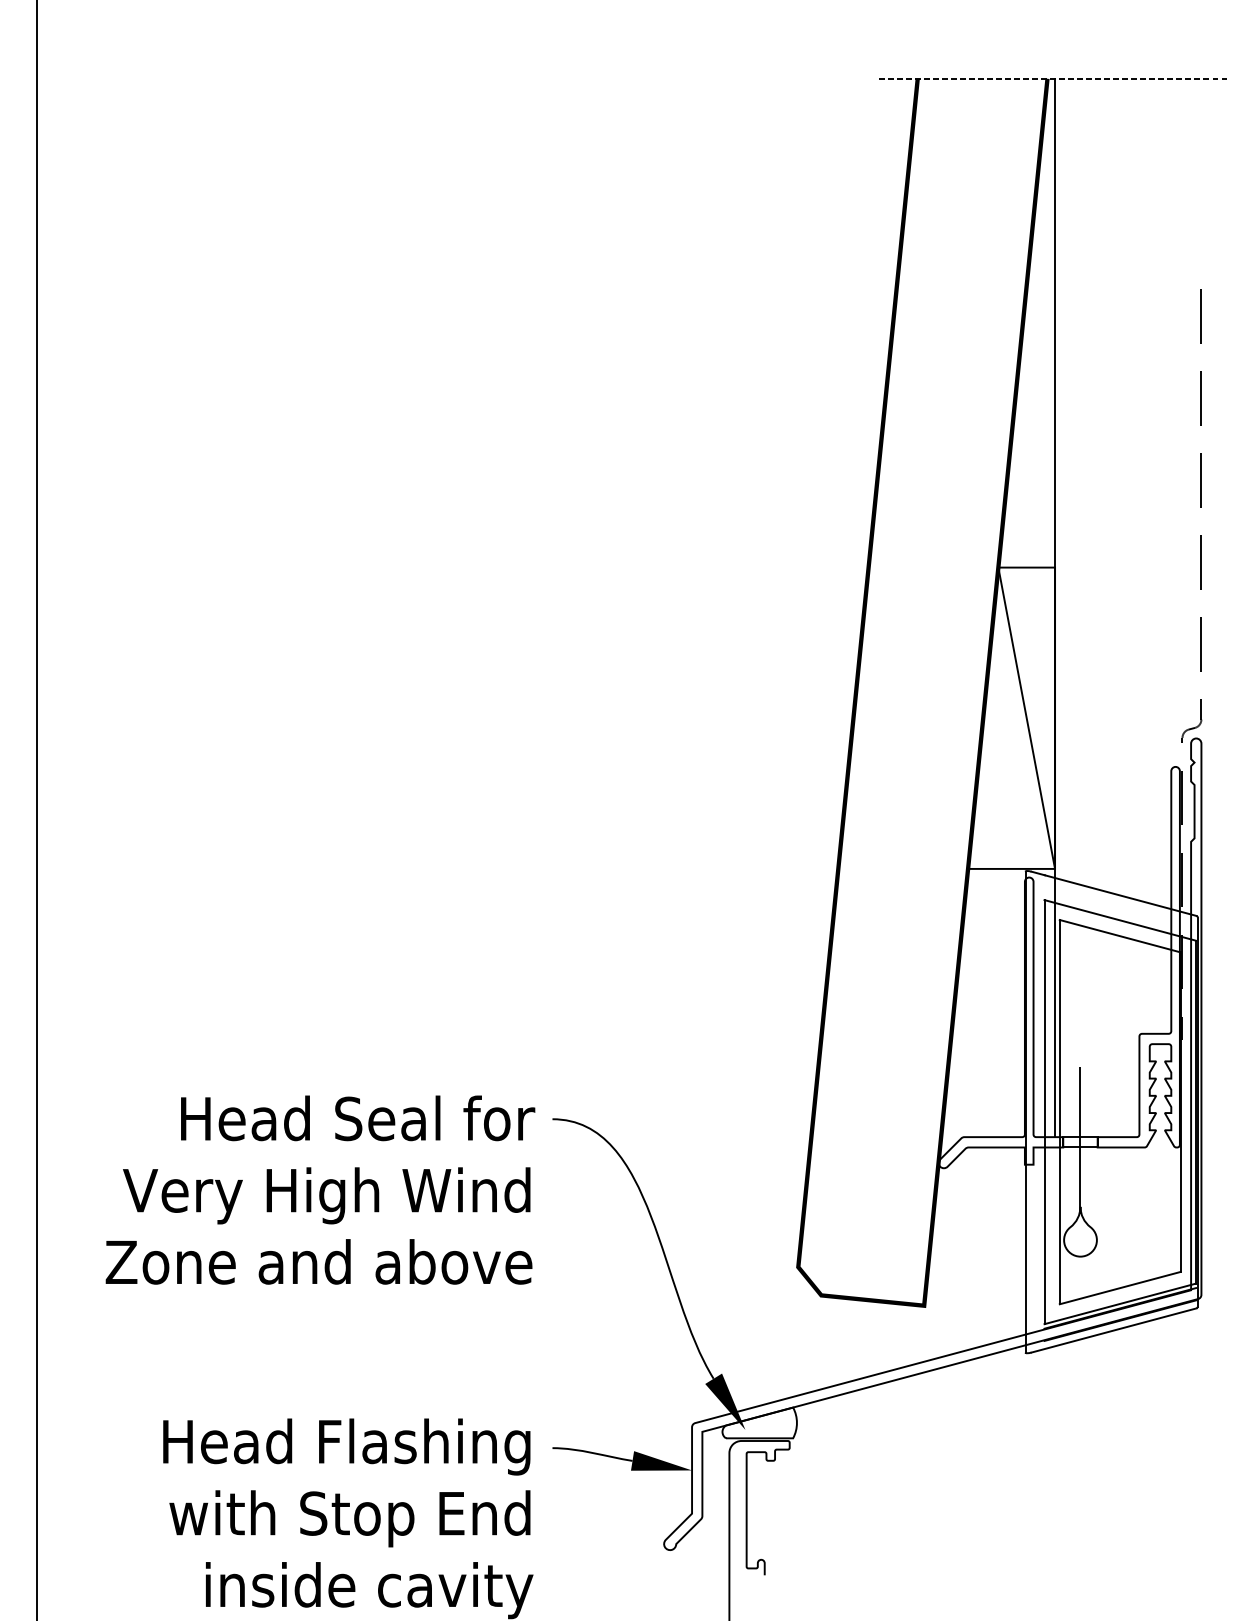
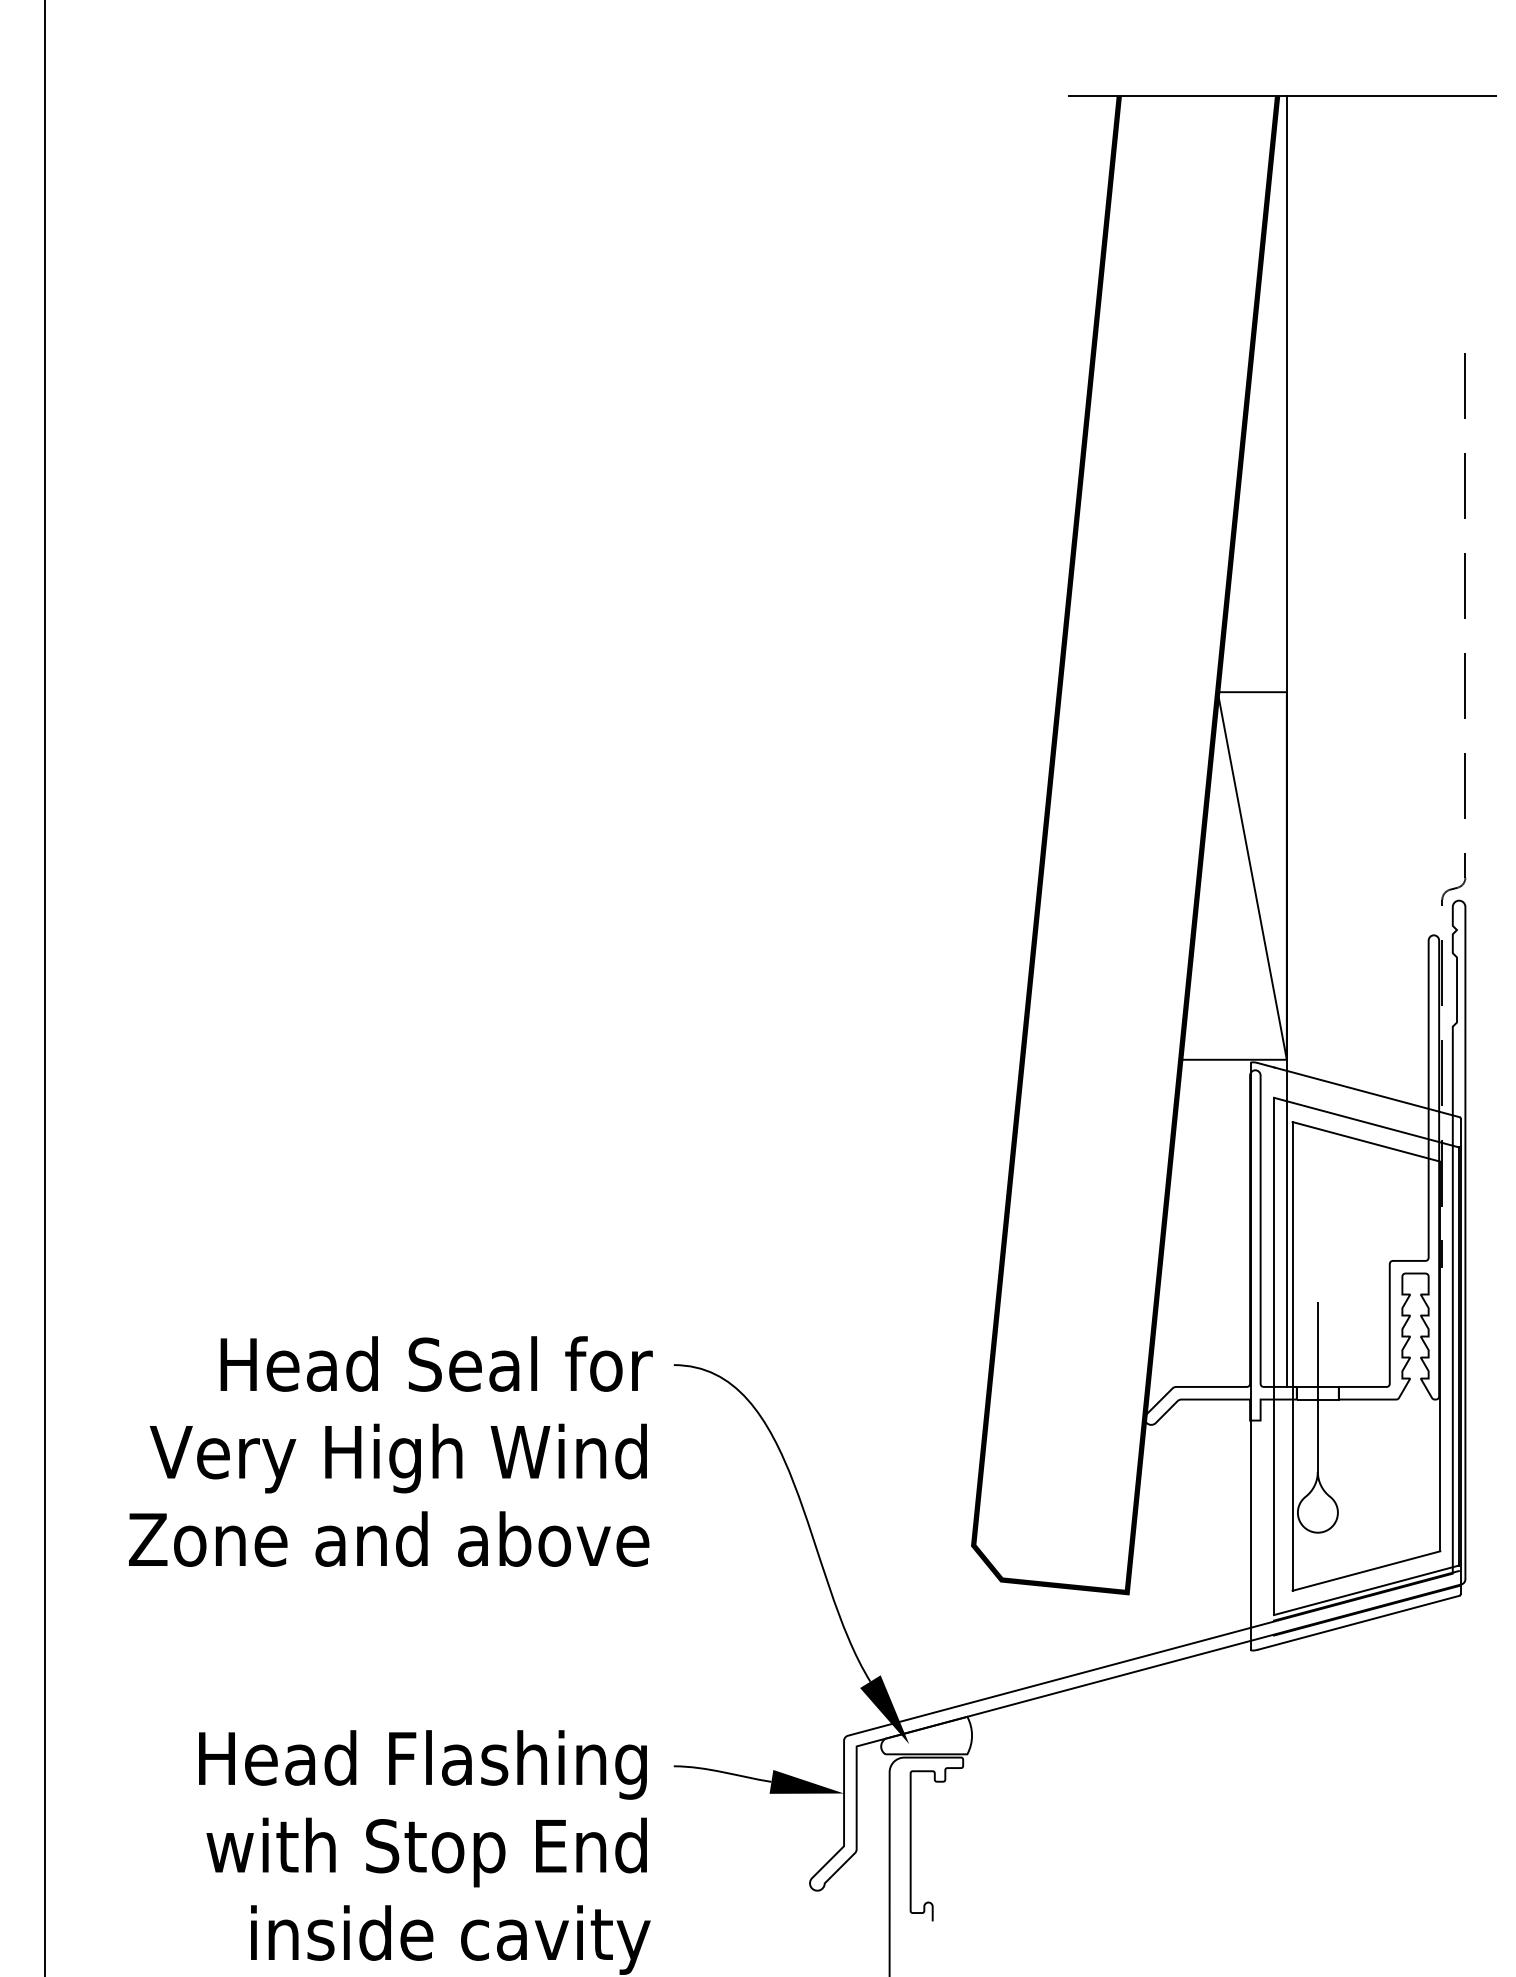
line: (1051, 78) -> (1282, 95), dashed -> solid

